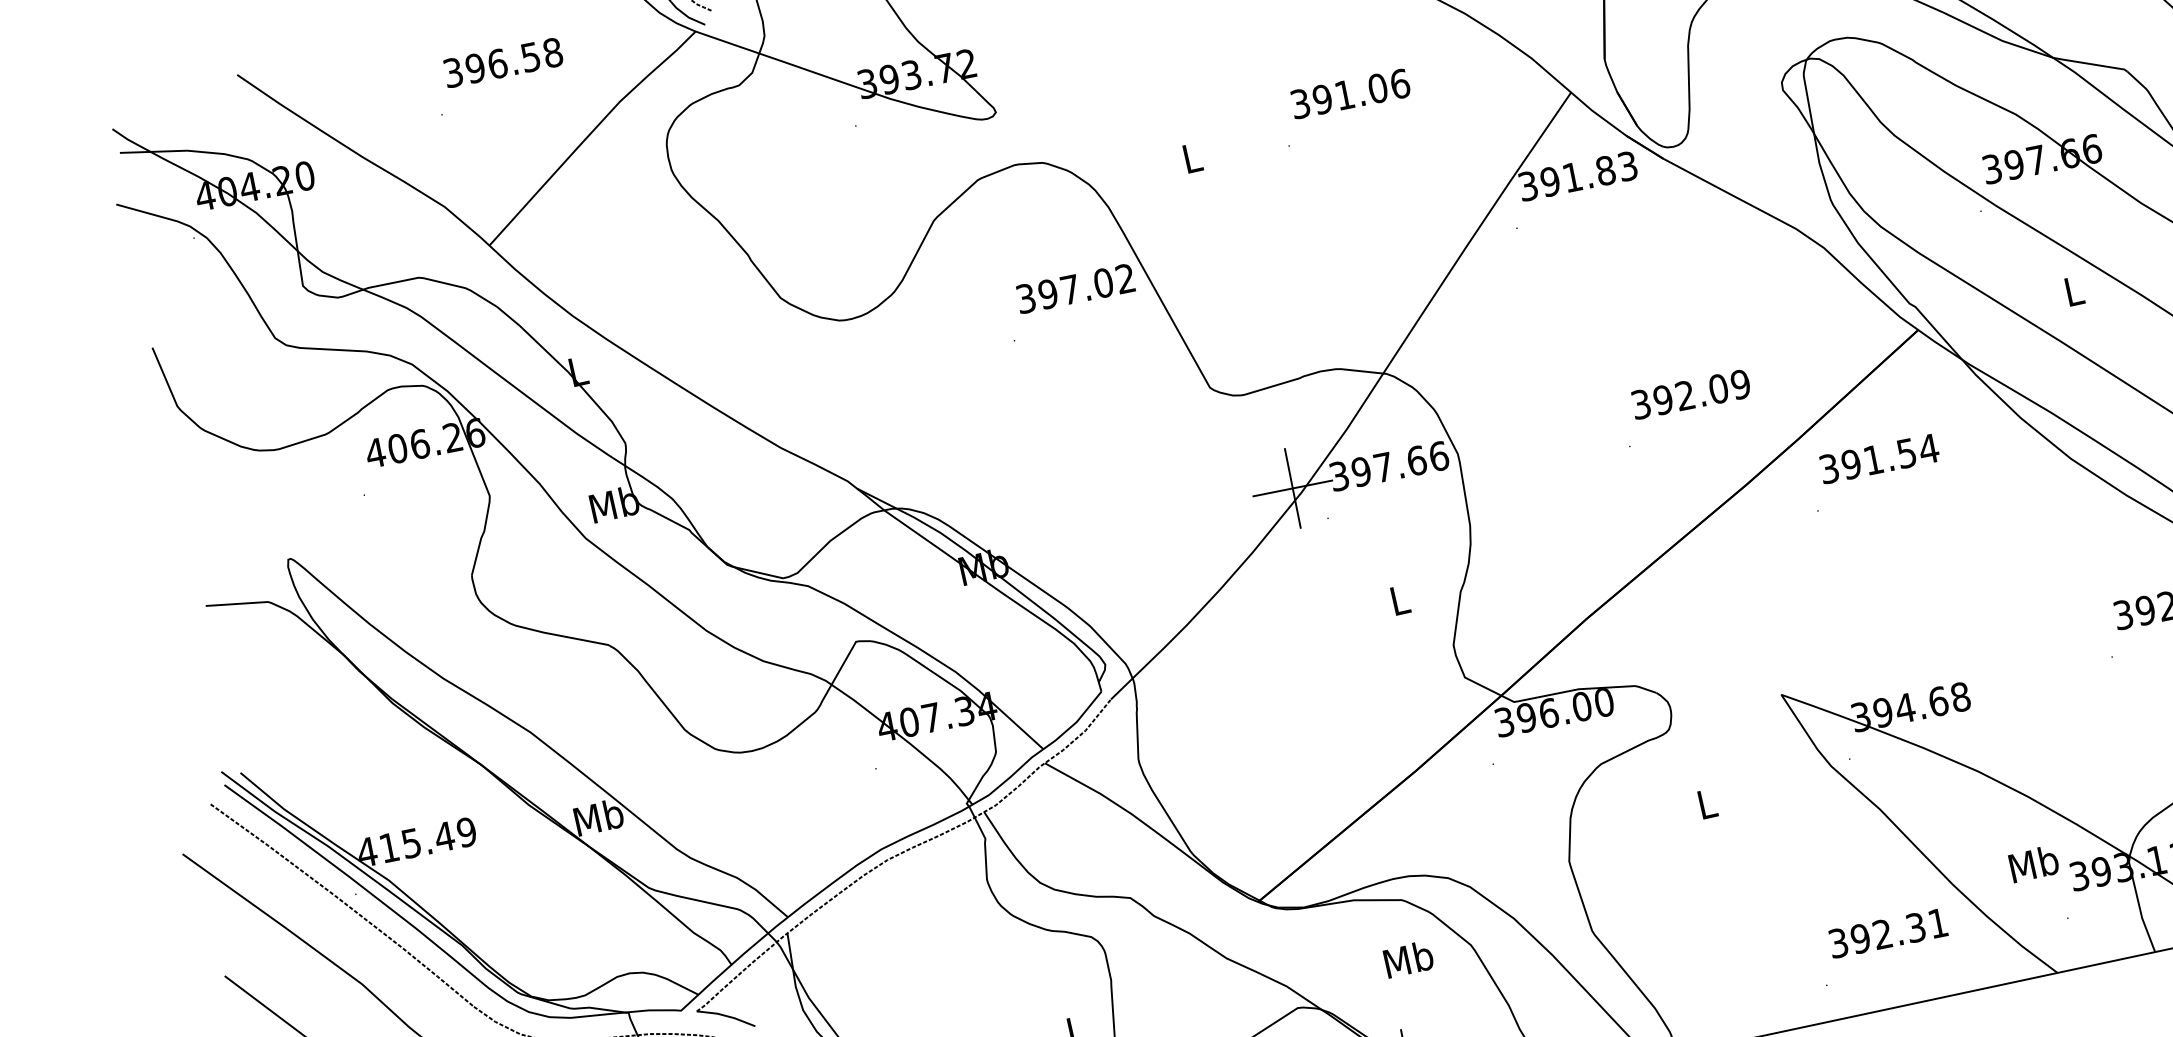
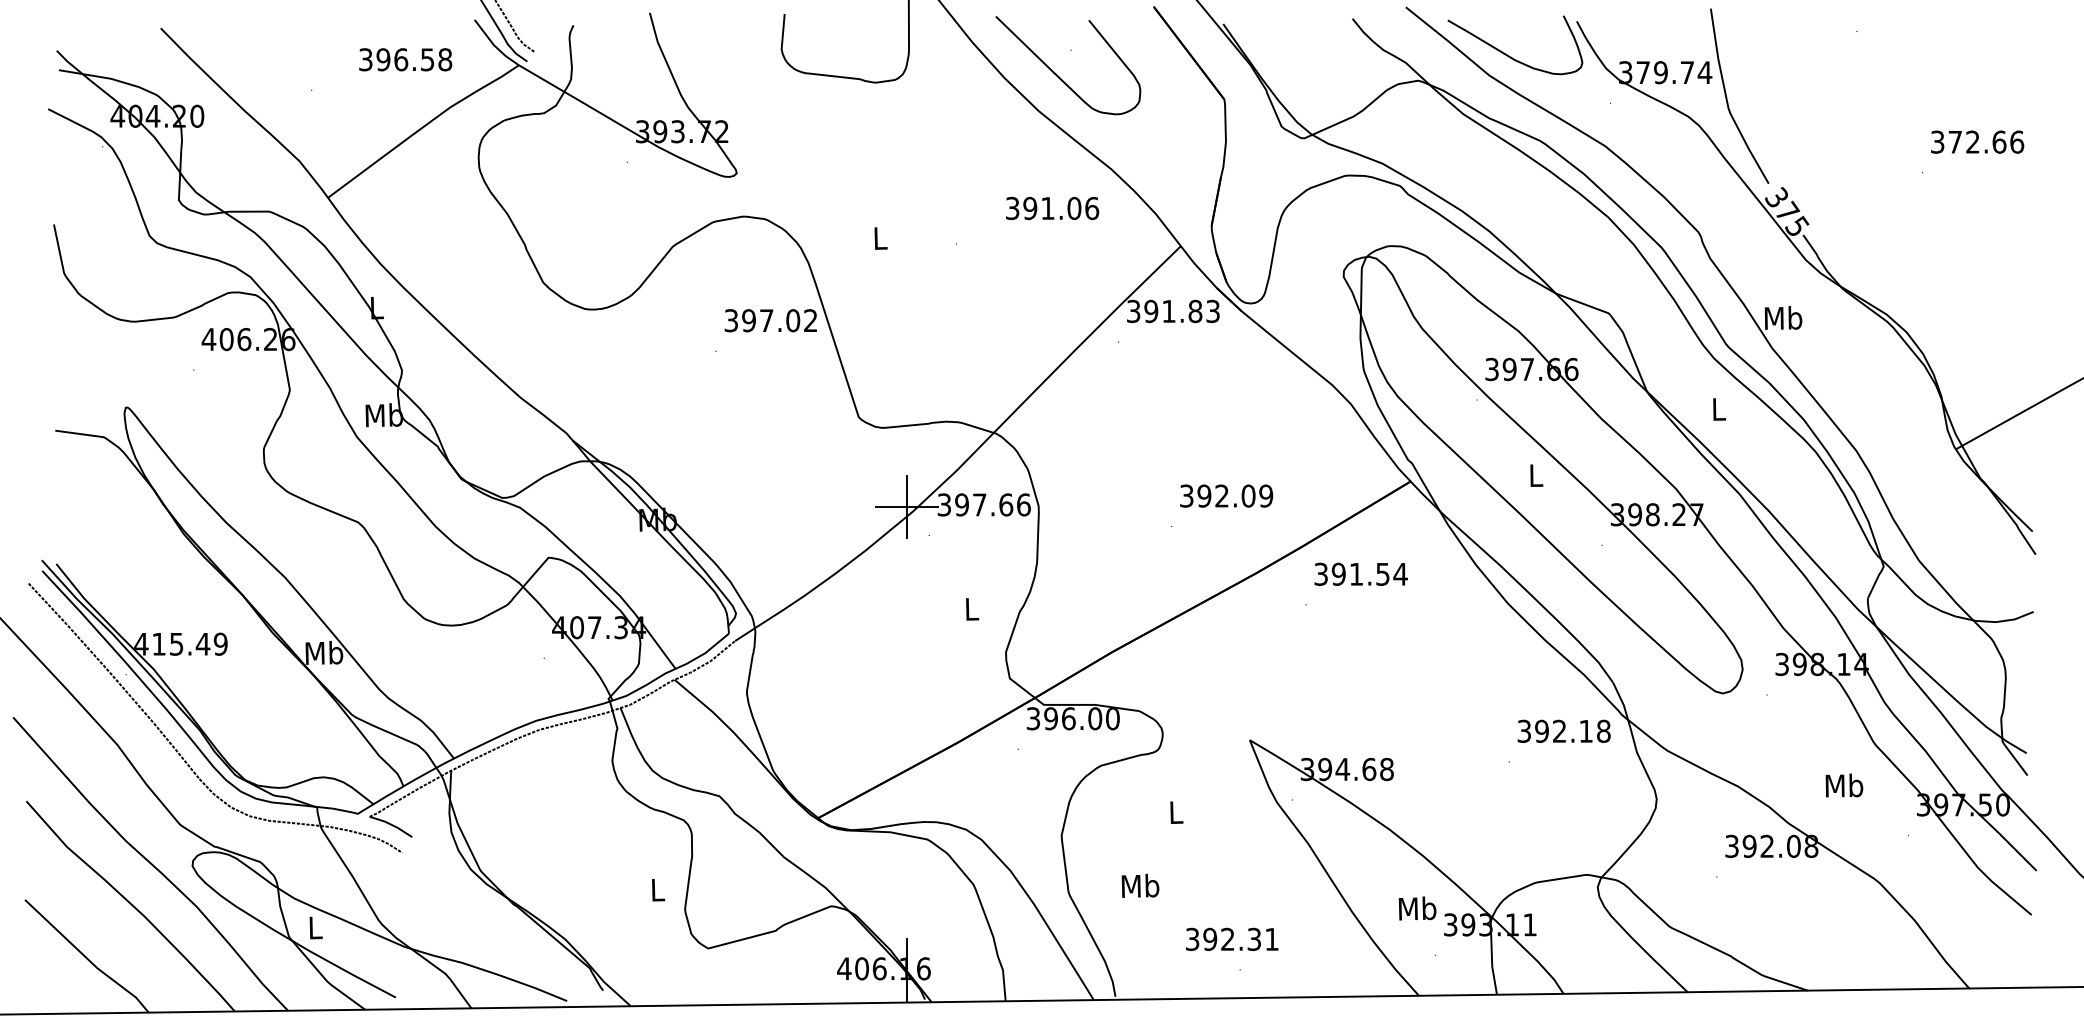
text: (503, 62) -> (405, 59), moved
text: (1350, 93) -> (1052, 208), moved
text: (1888, 932) -> (1232, 938), moved
text: (1408, 958) -> (1140, 885), moved

